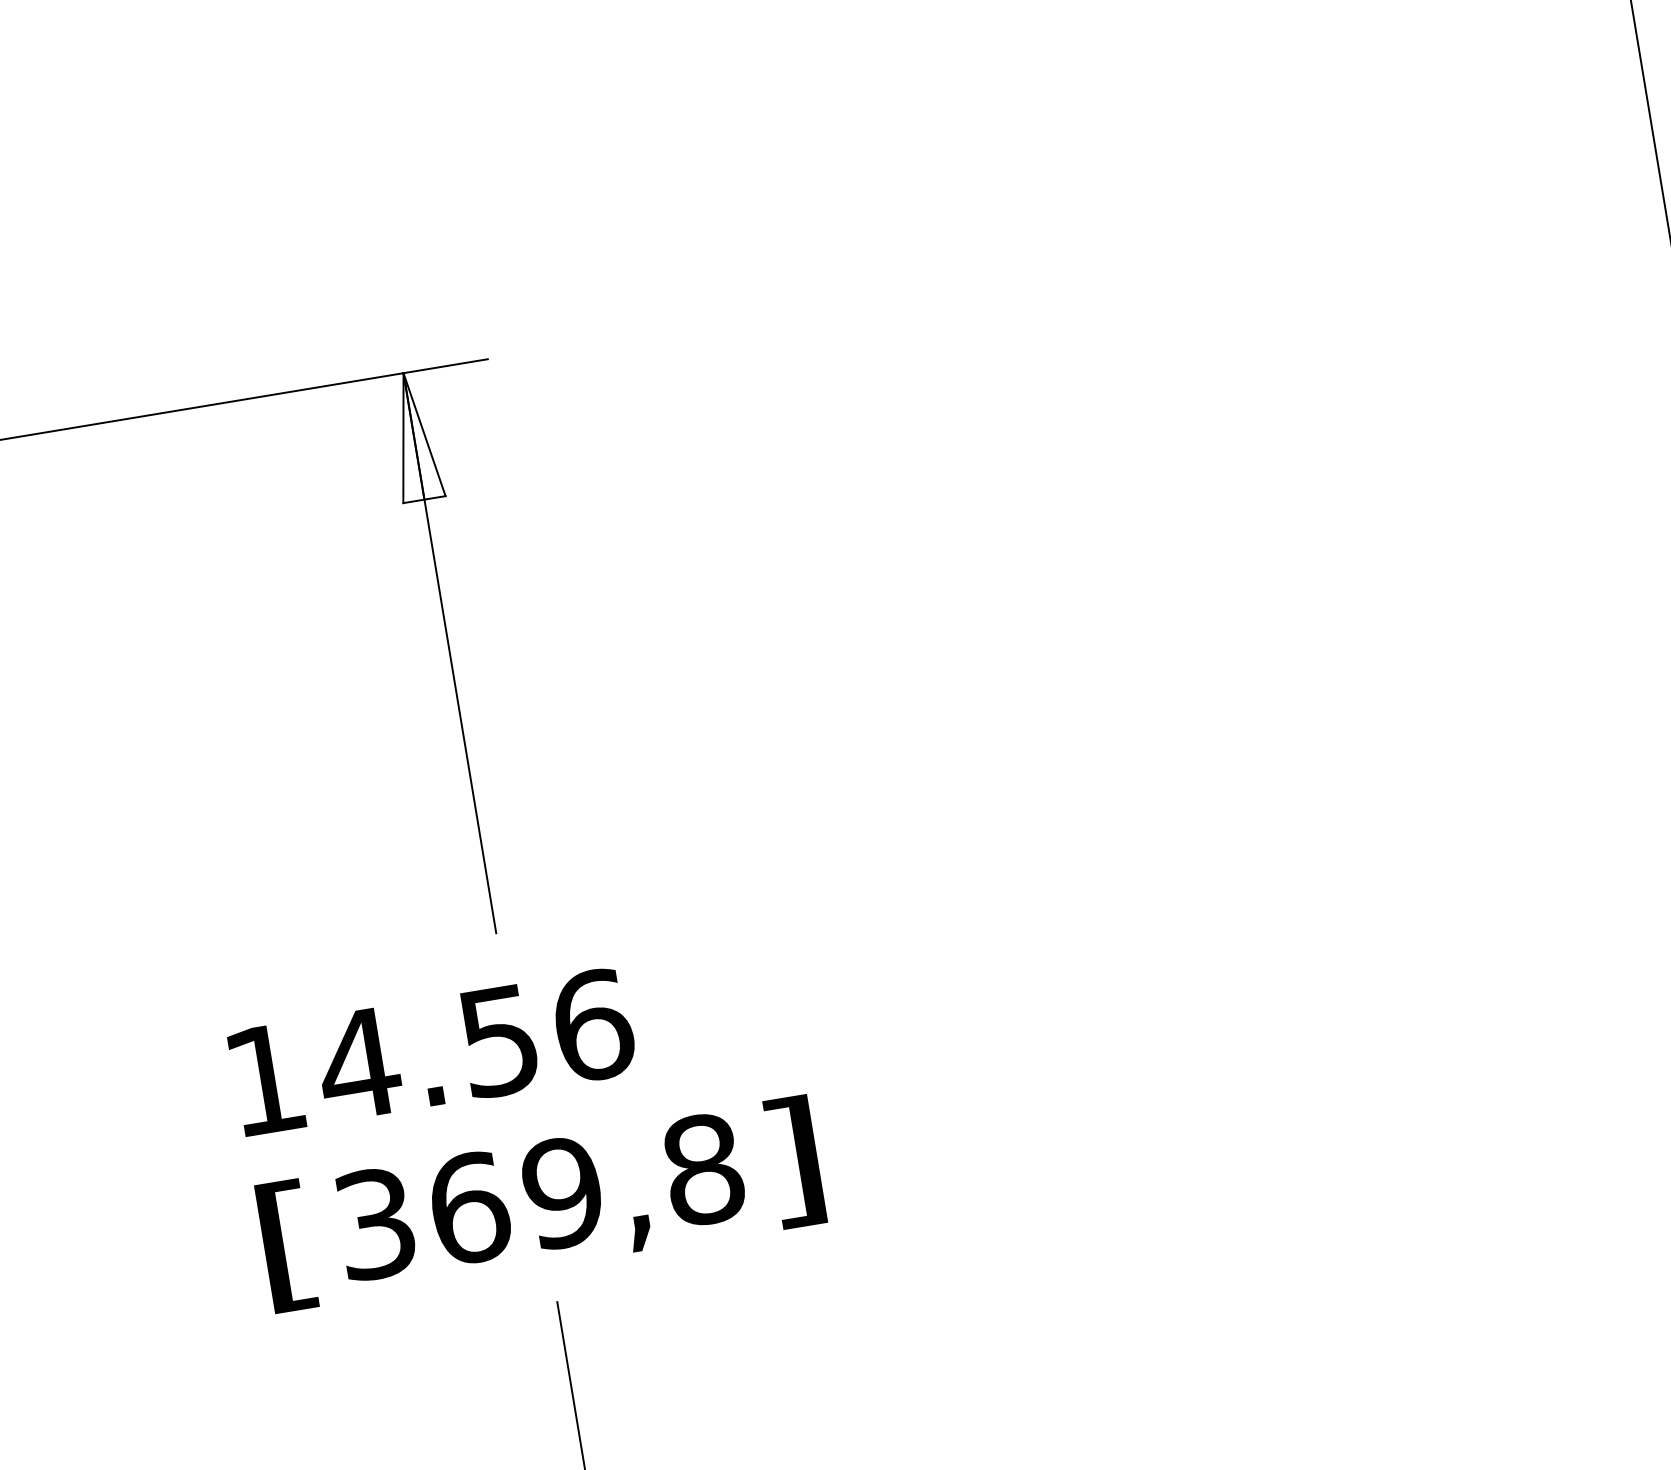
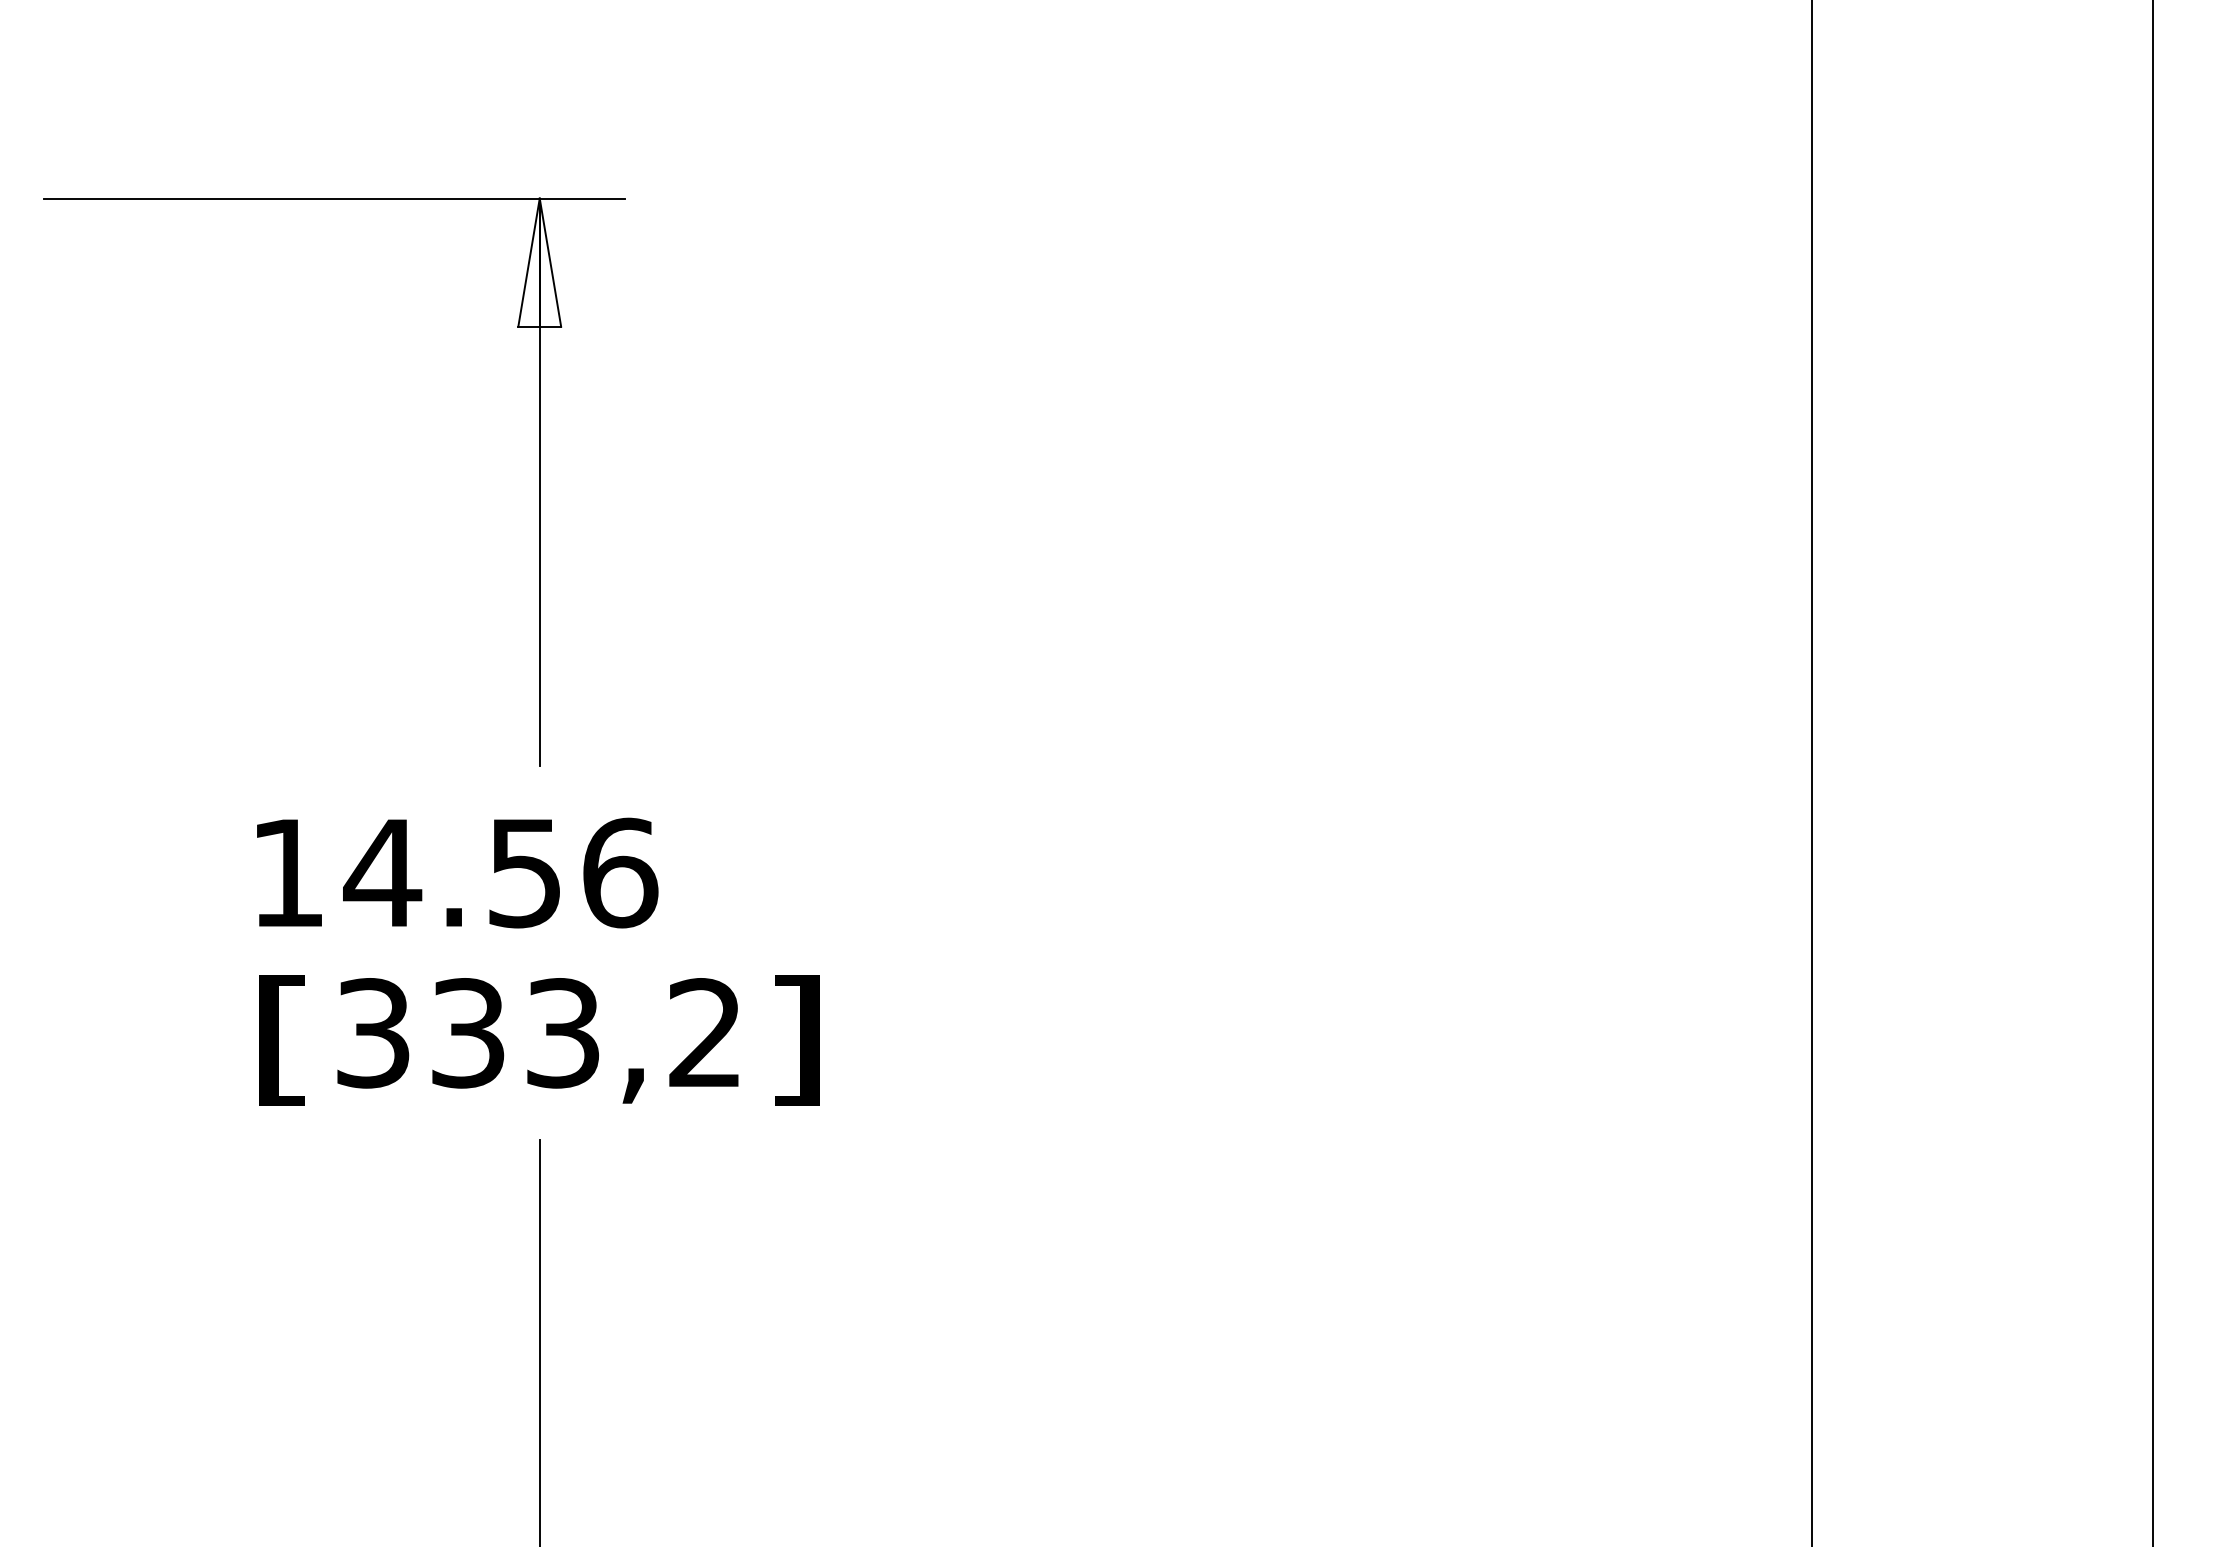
text: (587, 1189) -> (587, 1033), 369,8 -> 333,2

